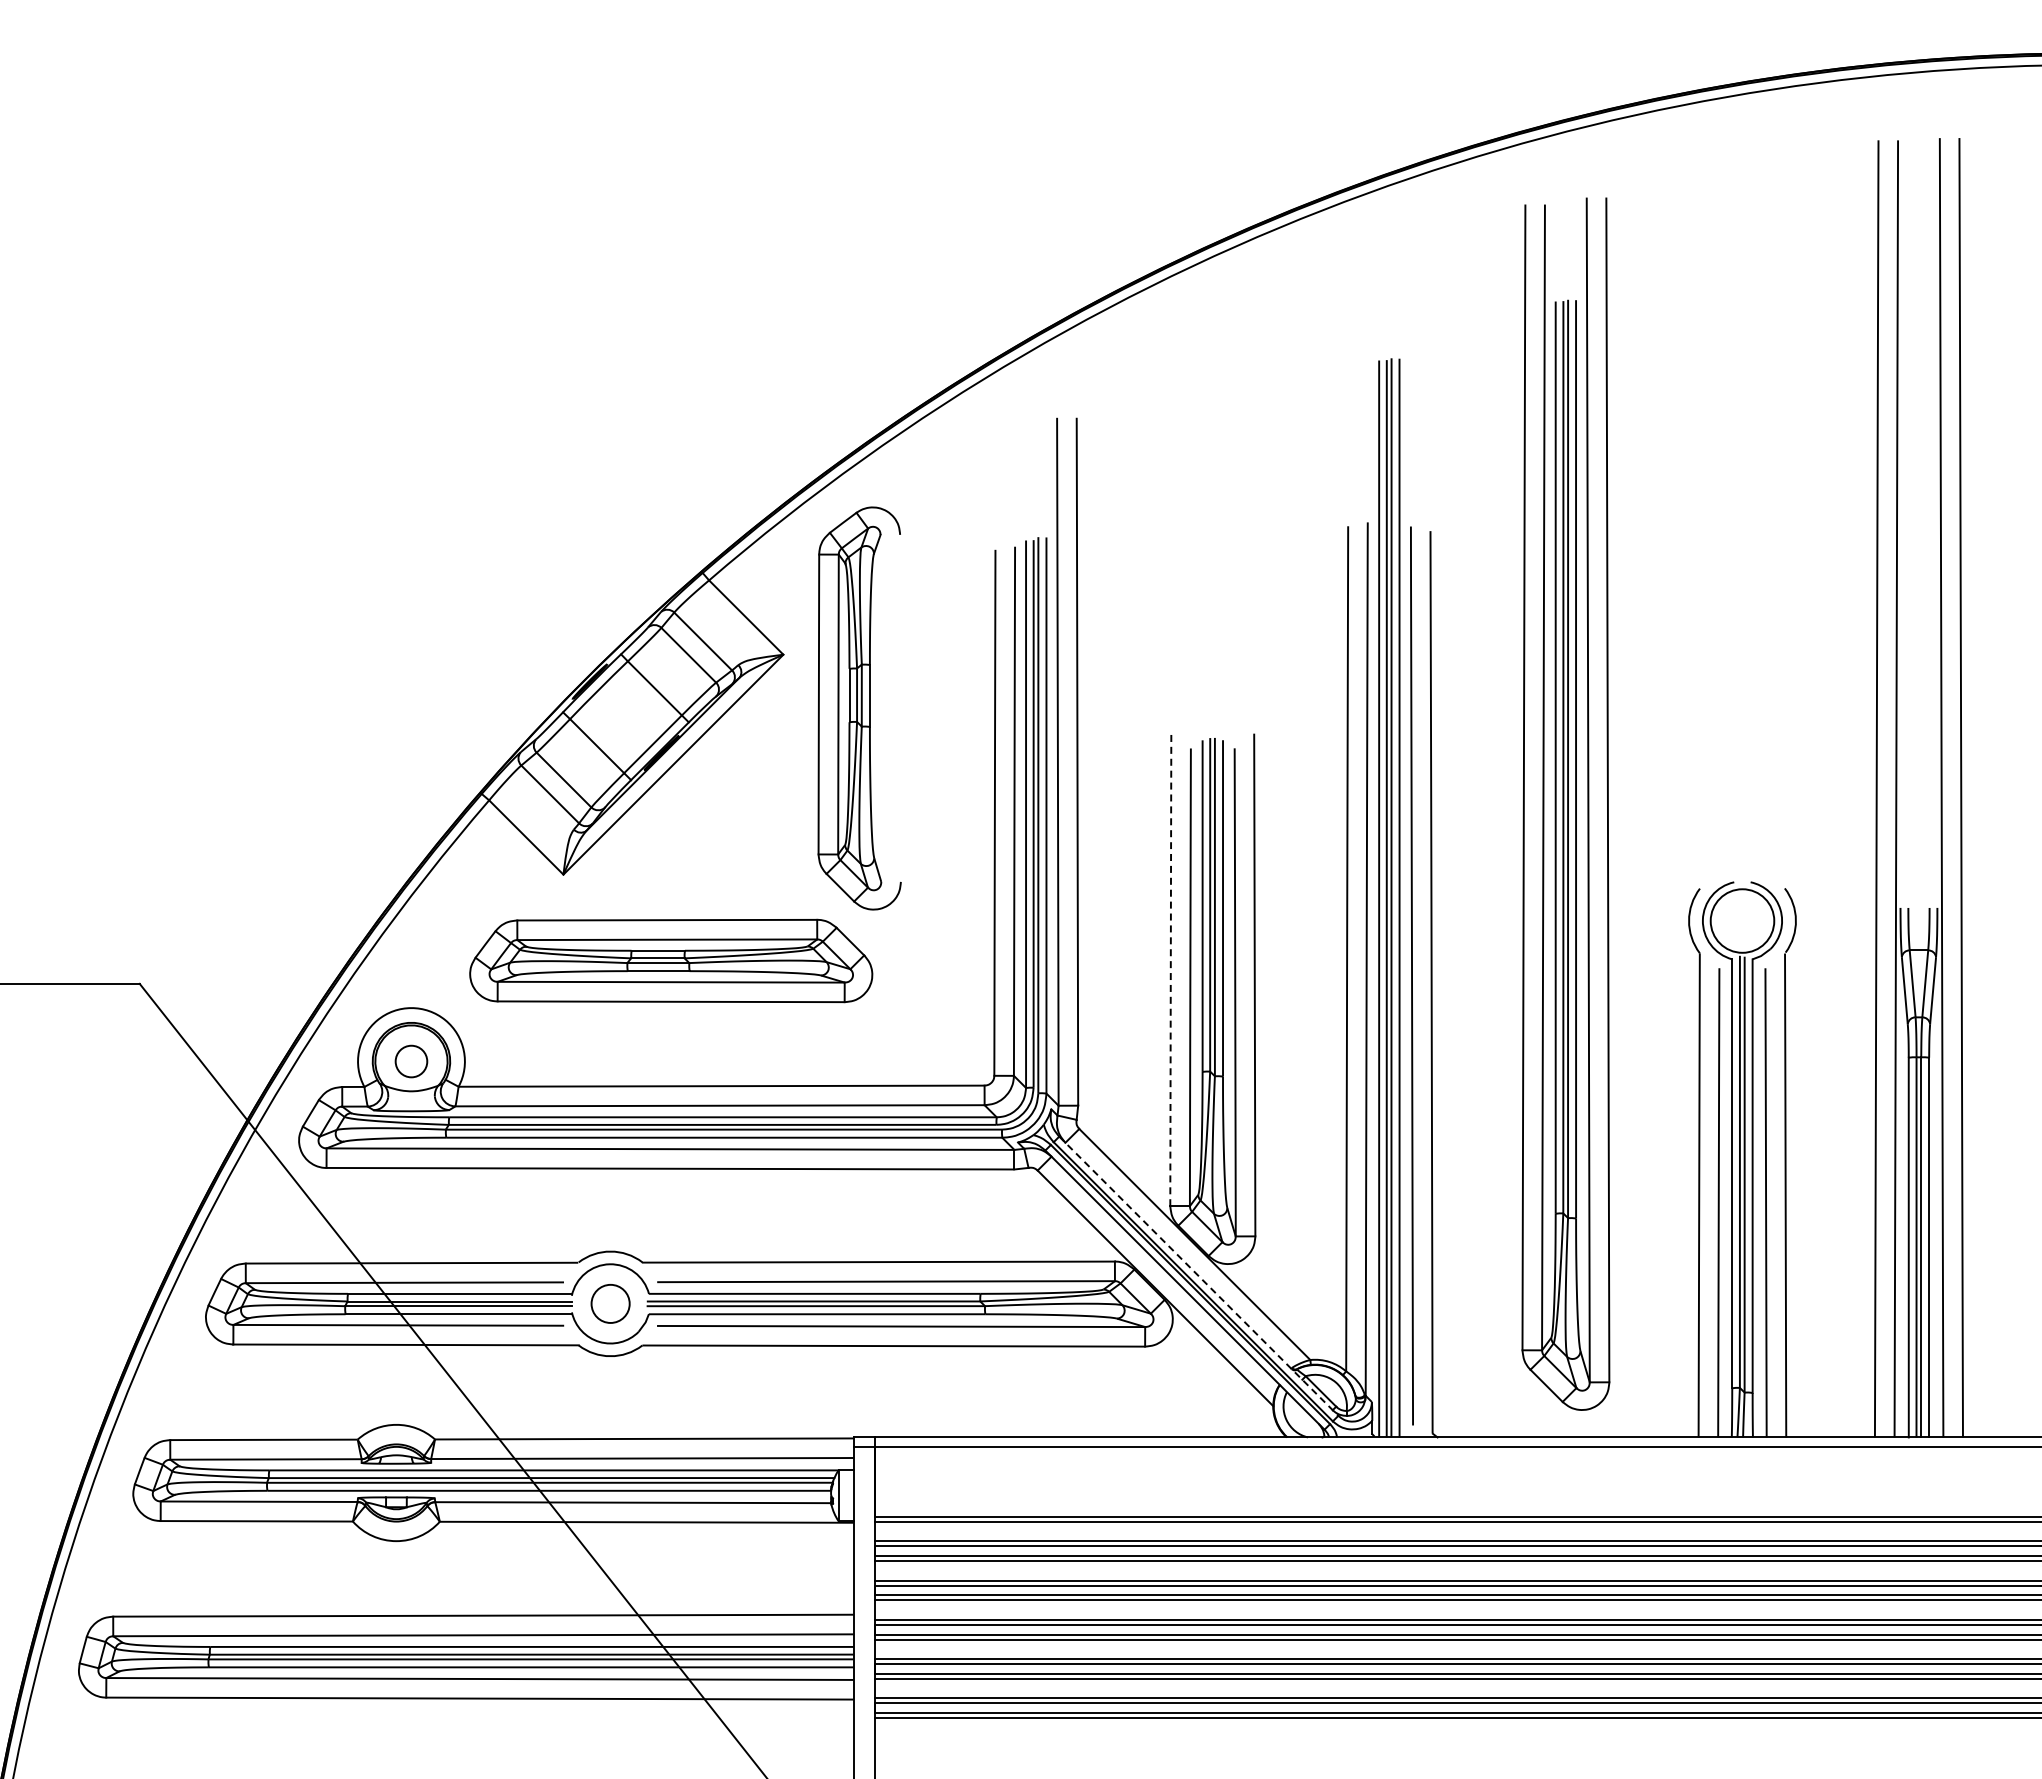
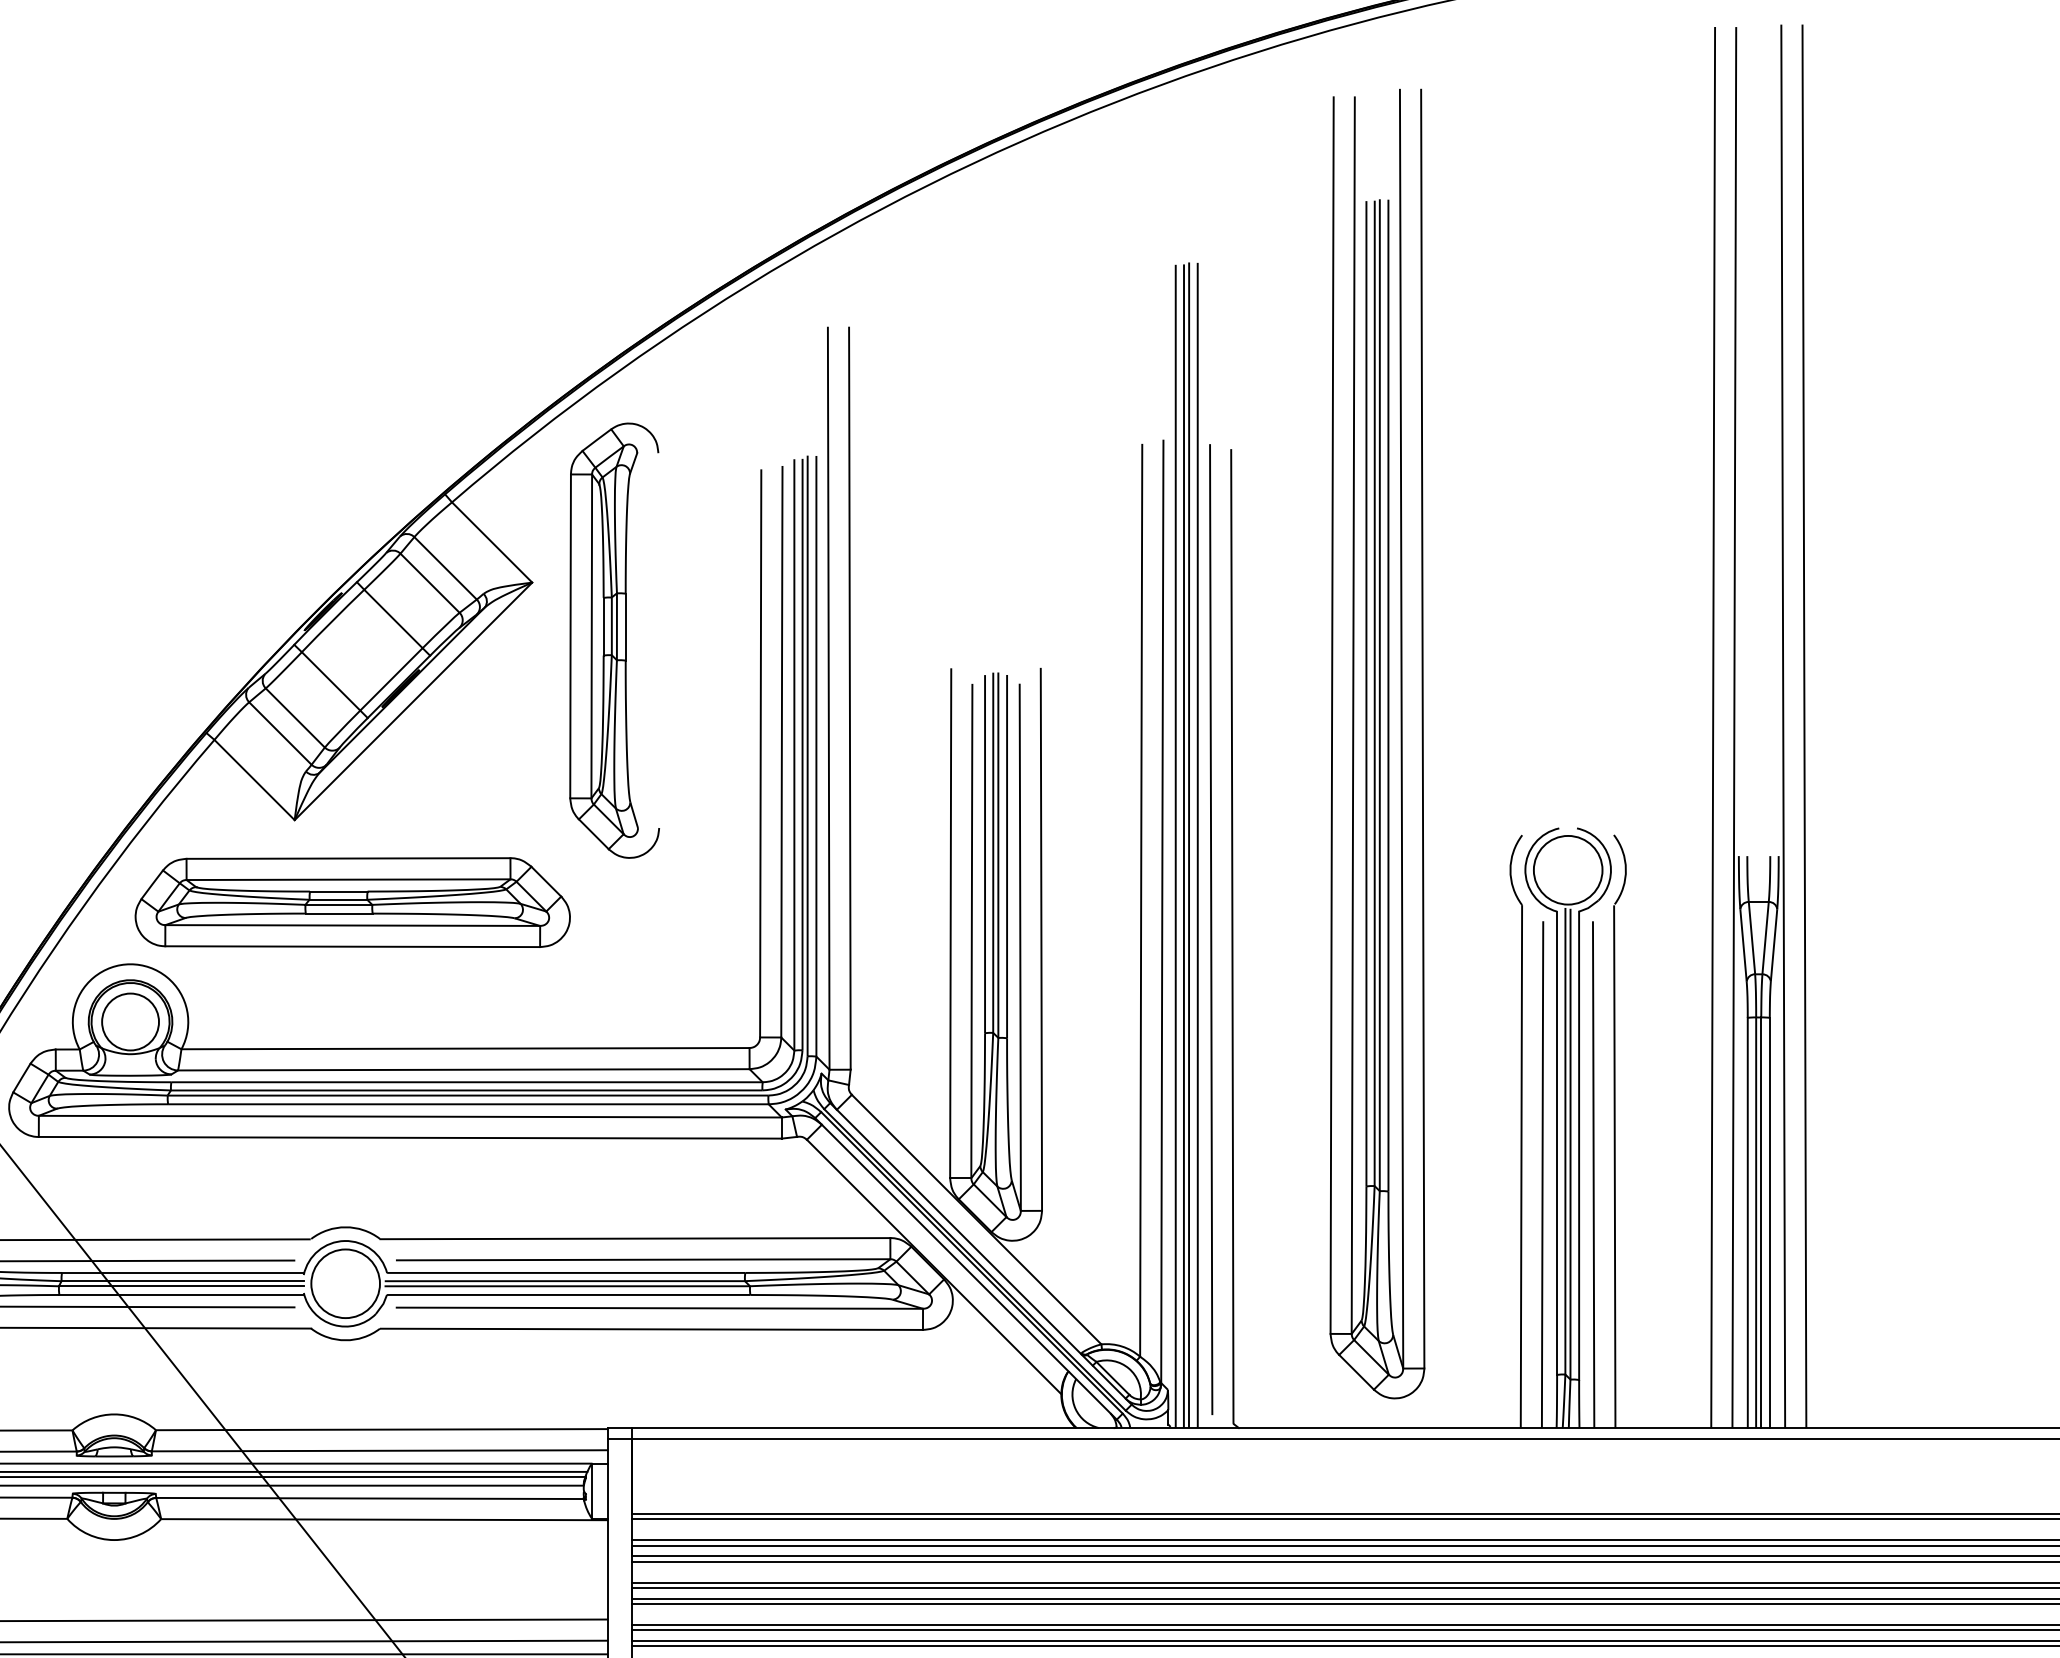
part: (671, 960) -> (353, 902), moved
line: (1170, 969) -> (950, 922), dashed -> solid
circle: (411, 1061) -> (130, 1021), size x1.67
line: (1199, 1276) -> (981, 1254), dashed -> solid
circle: (610, 1303) -> (345, 1283), size x1.67

